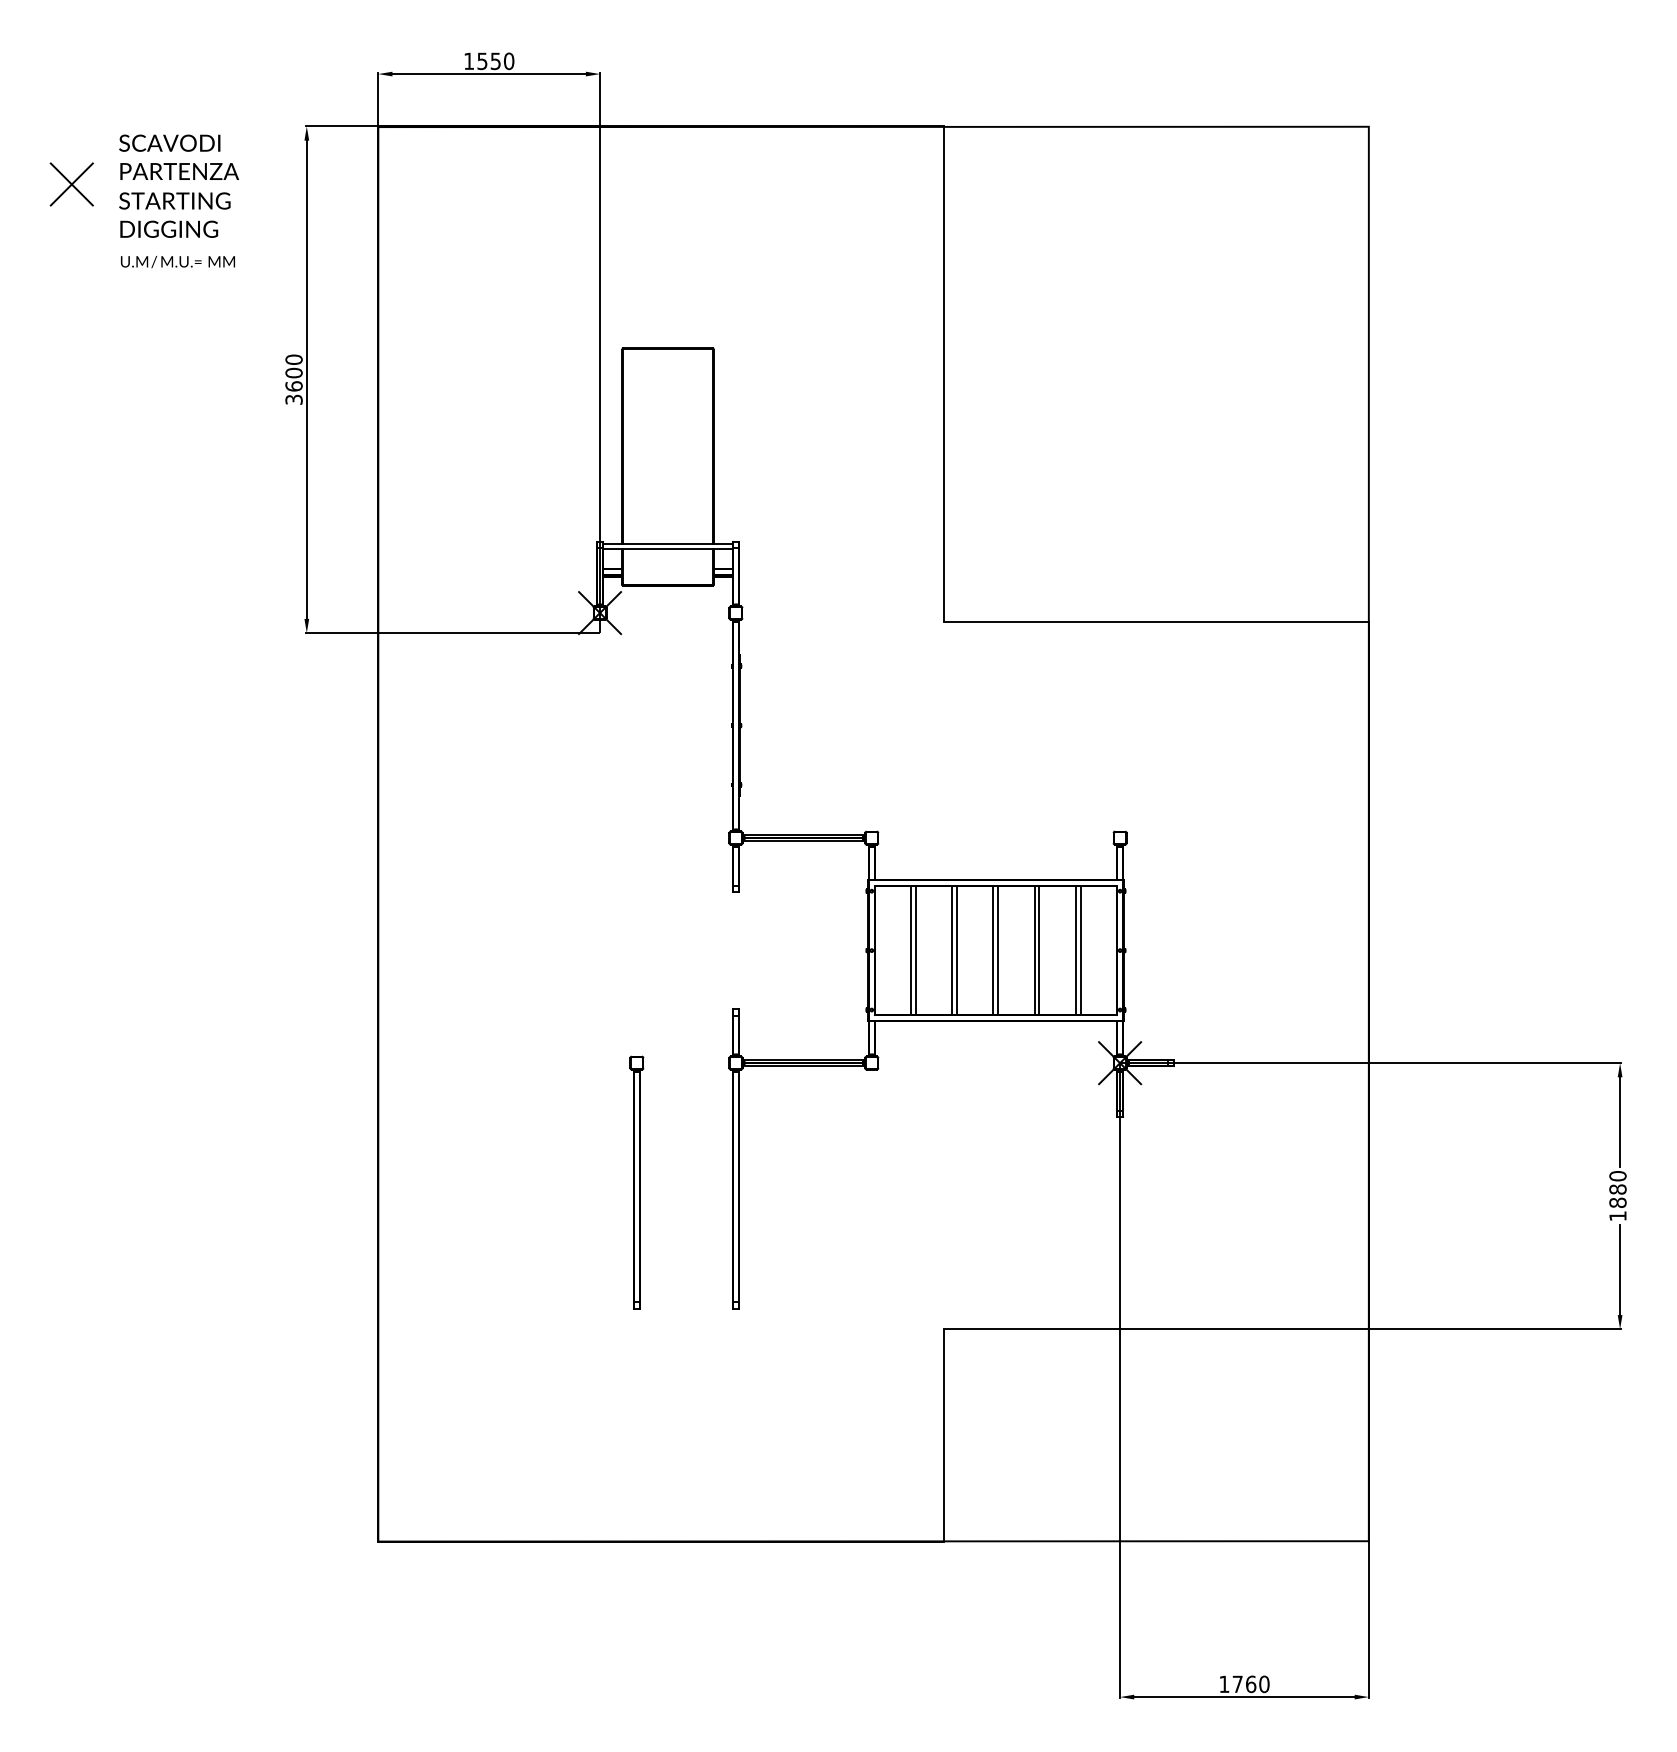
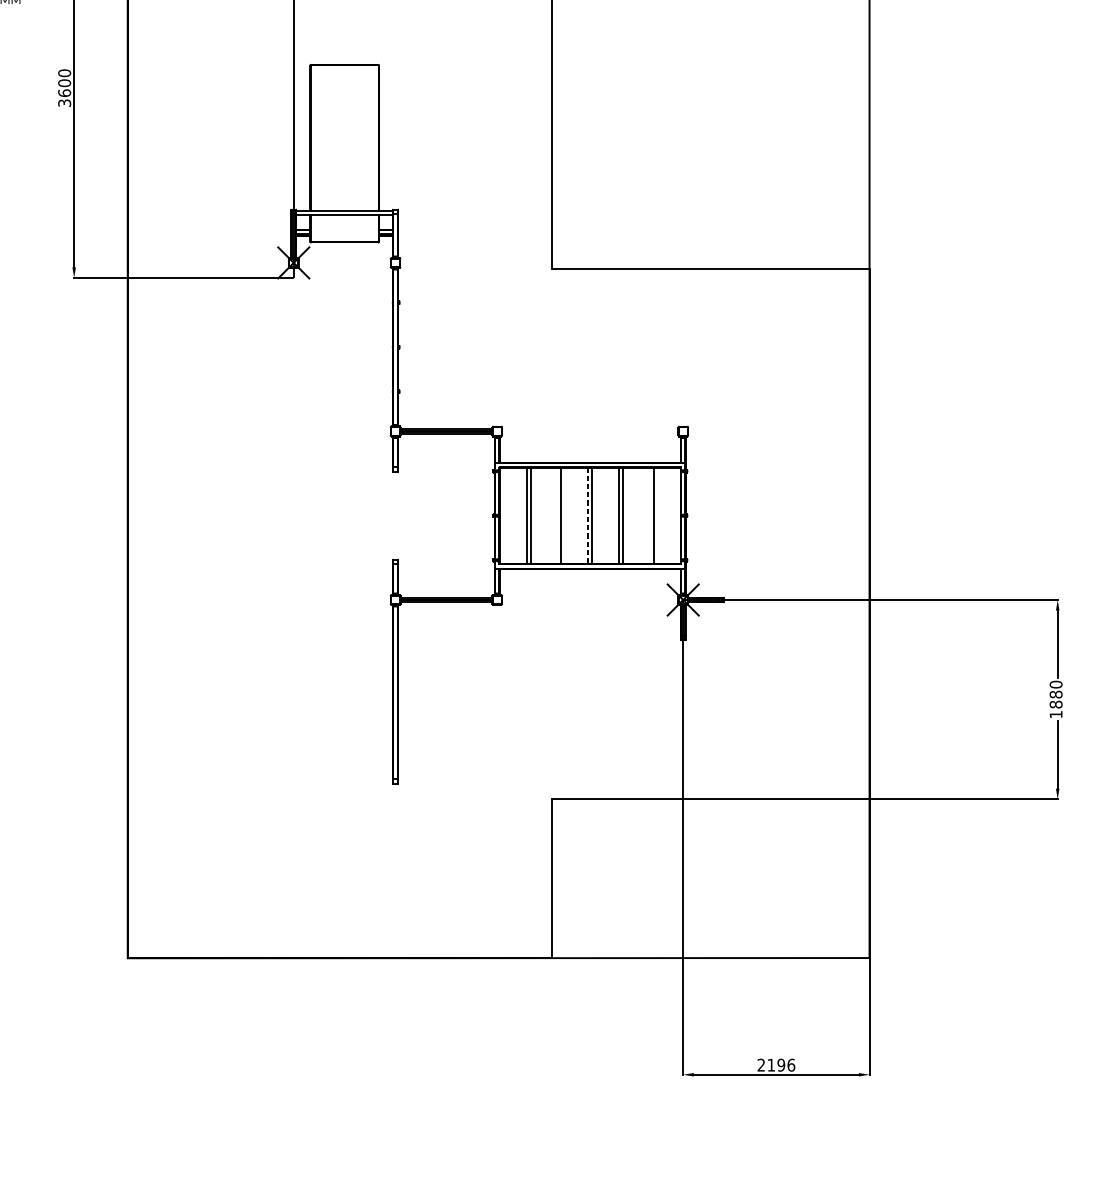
line: (952, 950) -> (557, 515), removed
line: (1075, 950) -> (649, 515), removed
line: (993, 951) -> (588, 516), solid -> dashed
part: (636, 1182) -> (321, 689), removed
text: (1244, 1684) -> (776, 1065), 1760 -> 2196

